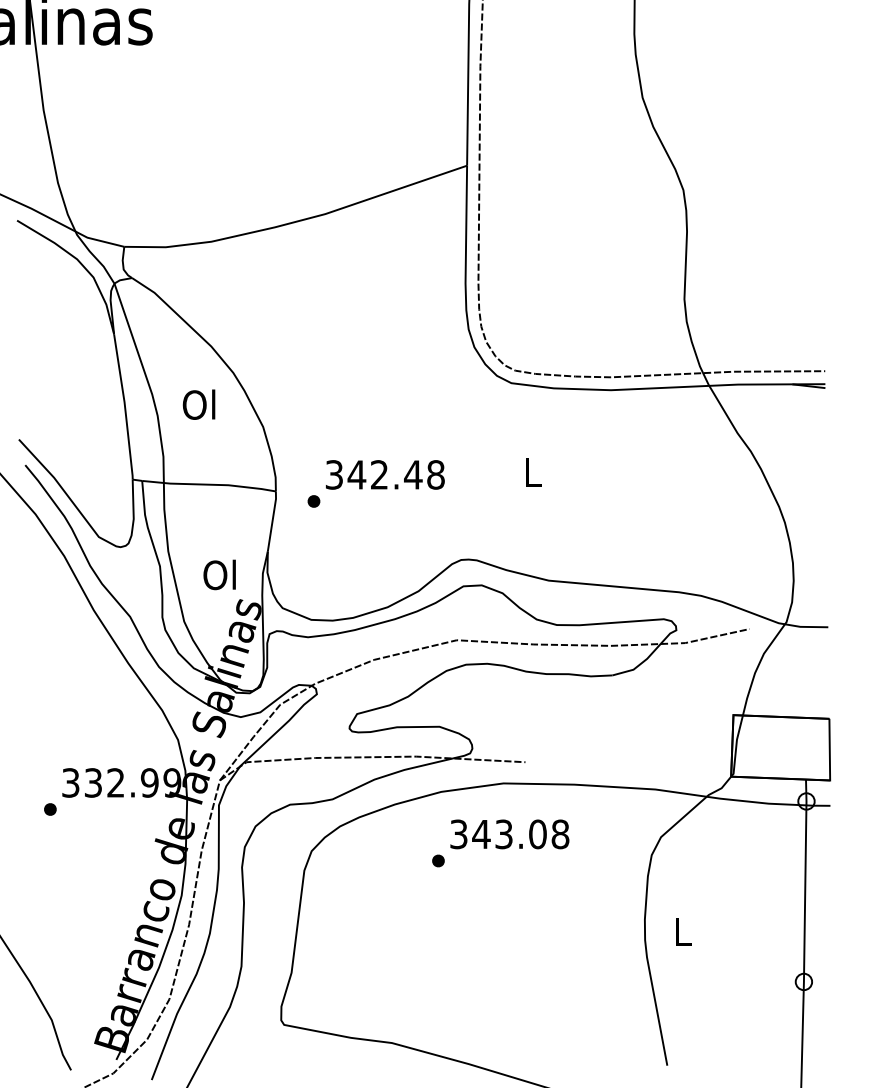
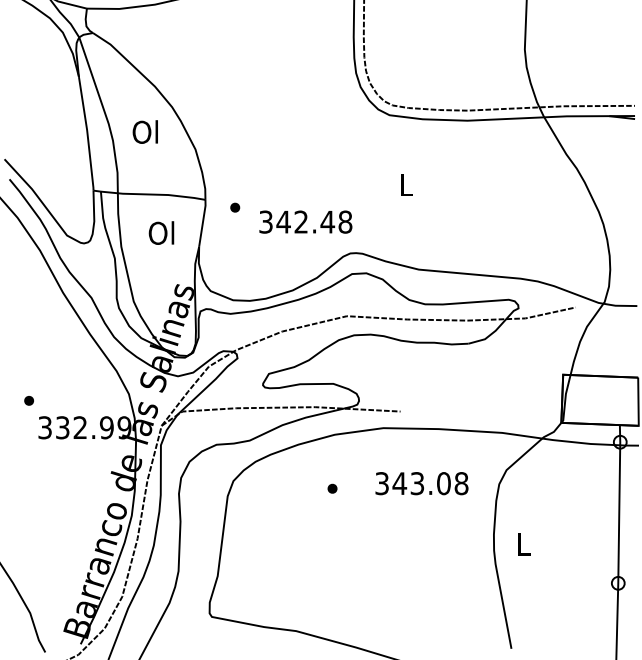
text: (385, 474) -> (305, 221), moved
text: (219, 574) -> (161, 232), moved
part: (50, 809) -> (29, 400), moved
text: (509, 834) -> (421, 483), moved

